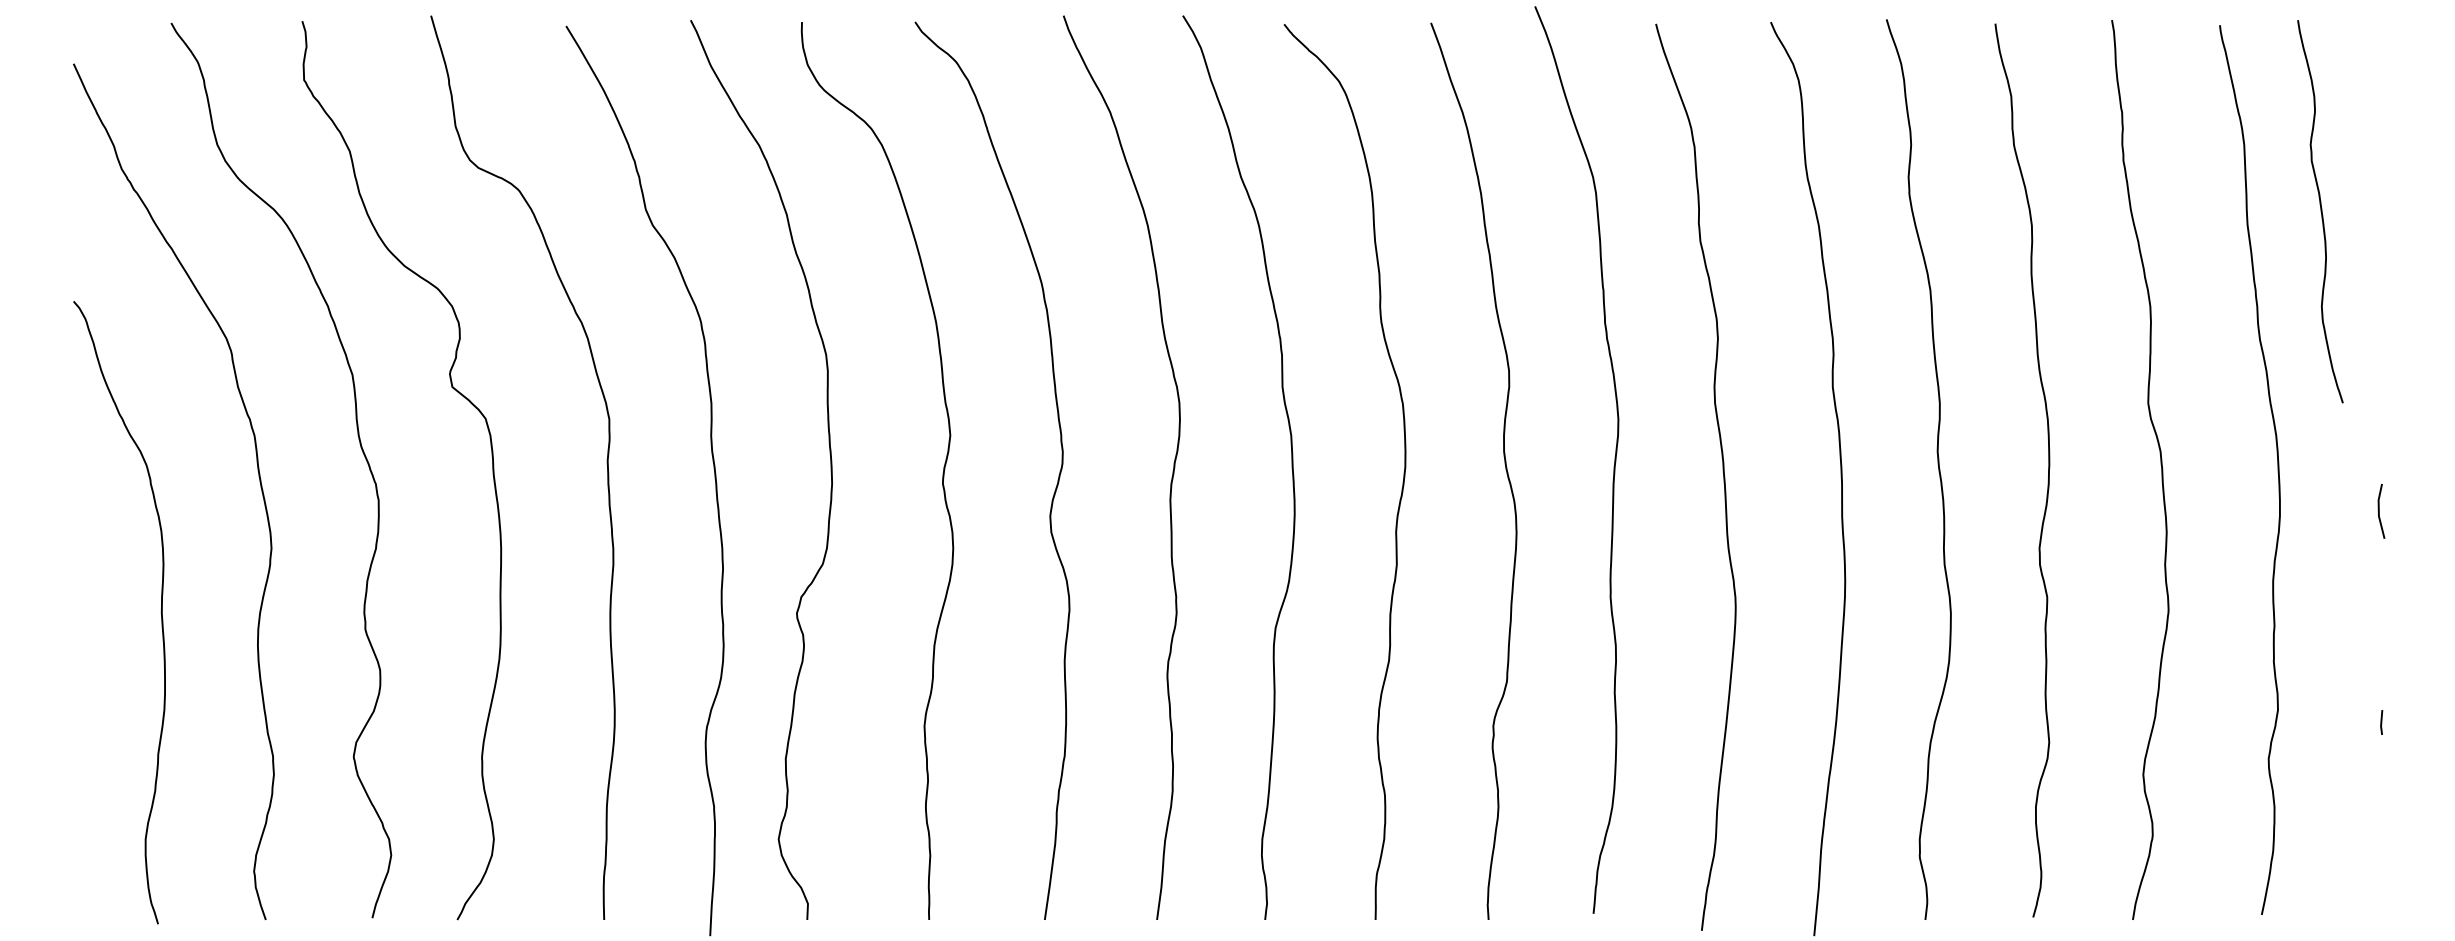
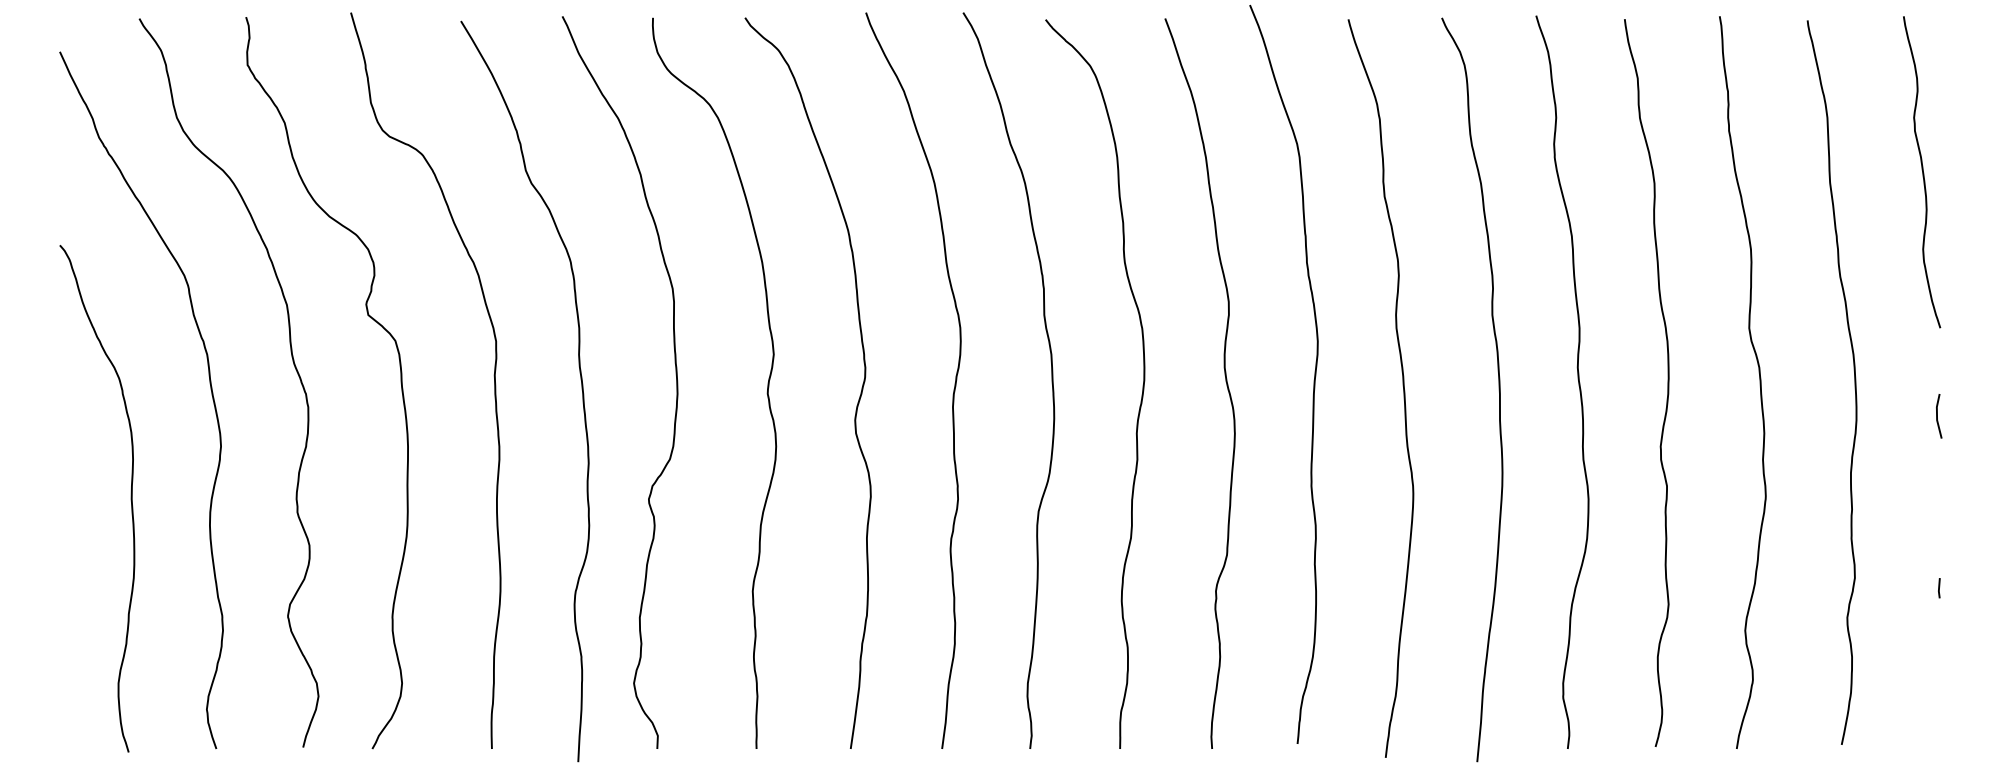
curve: (2320, 211) -> (1922, 172), moved

